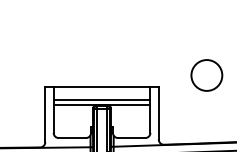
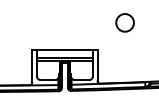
circle: (205, 74) -> (124, 22), moved

